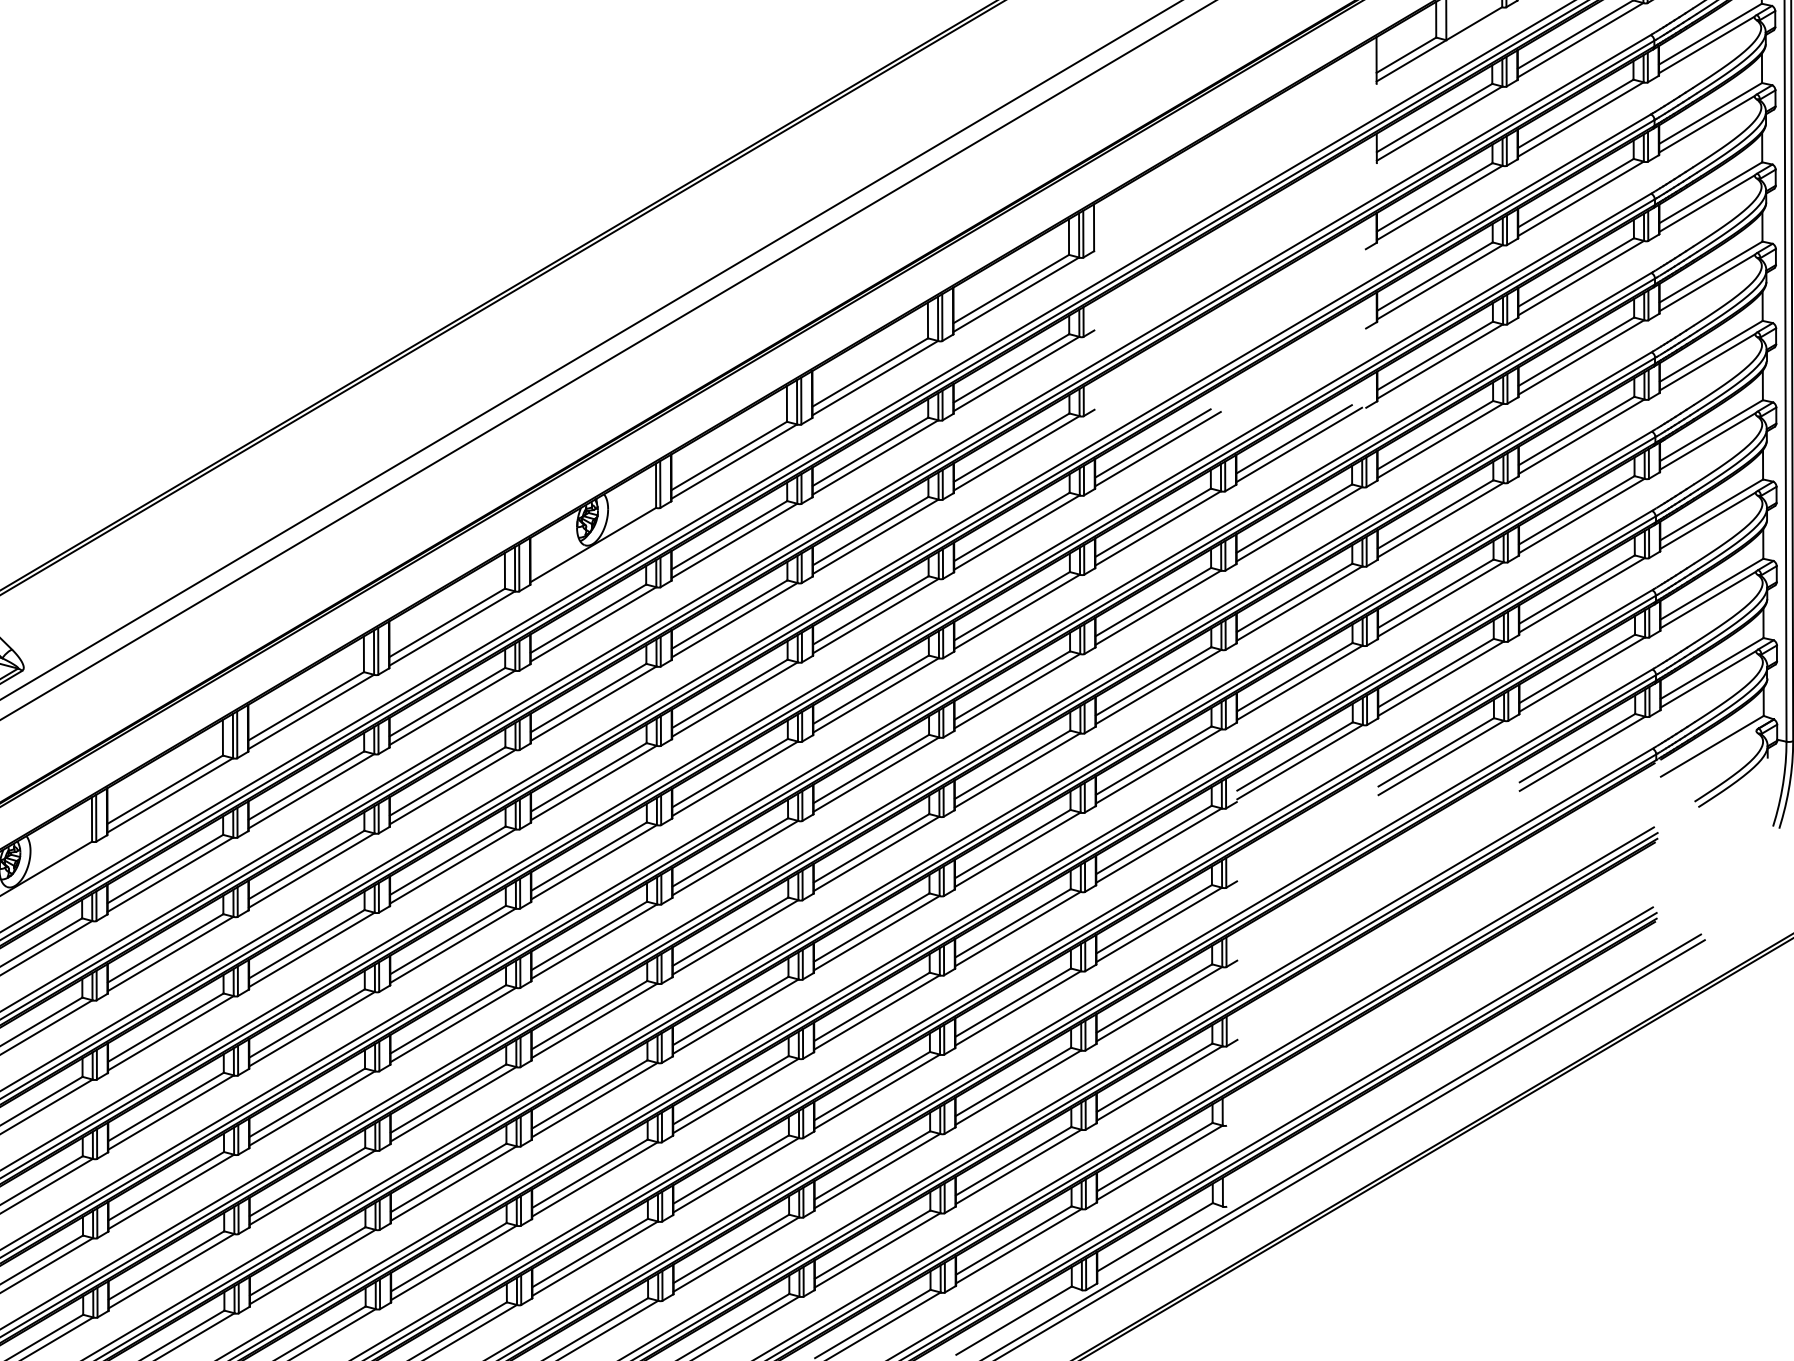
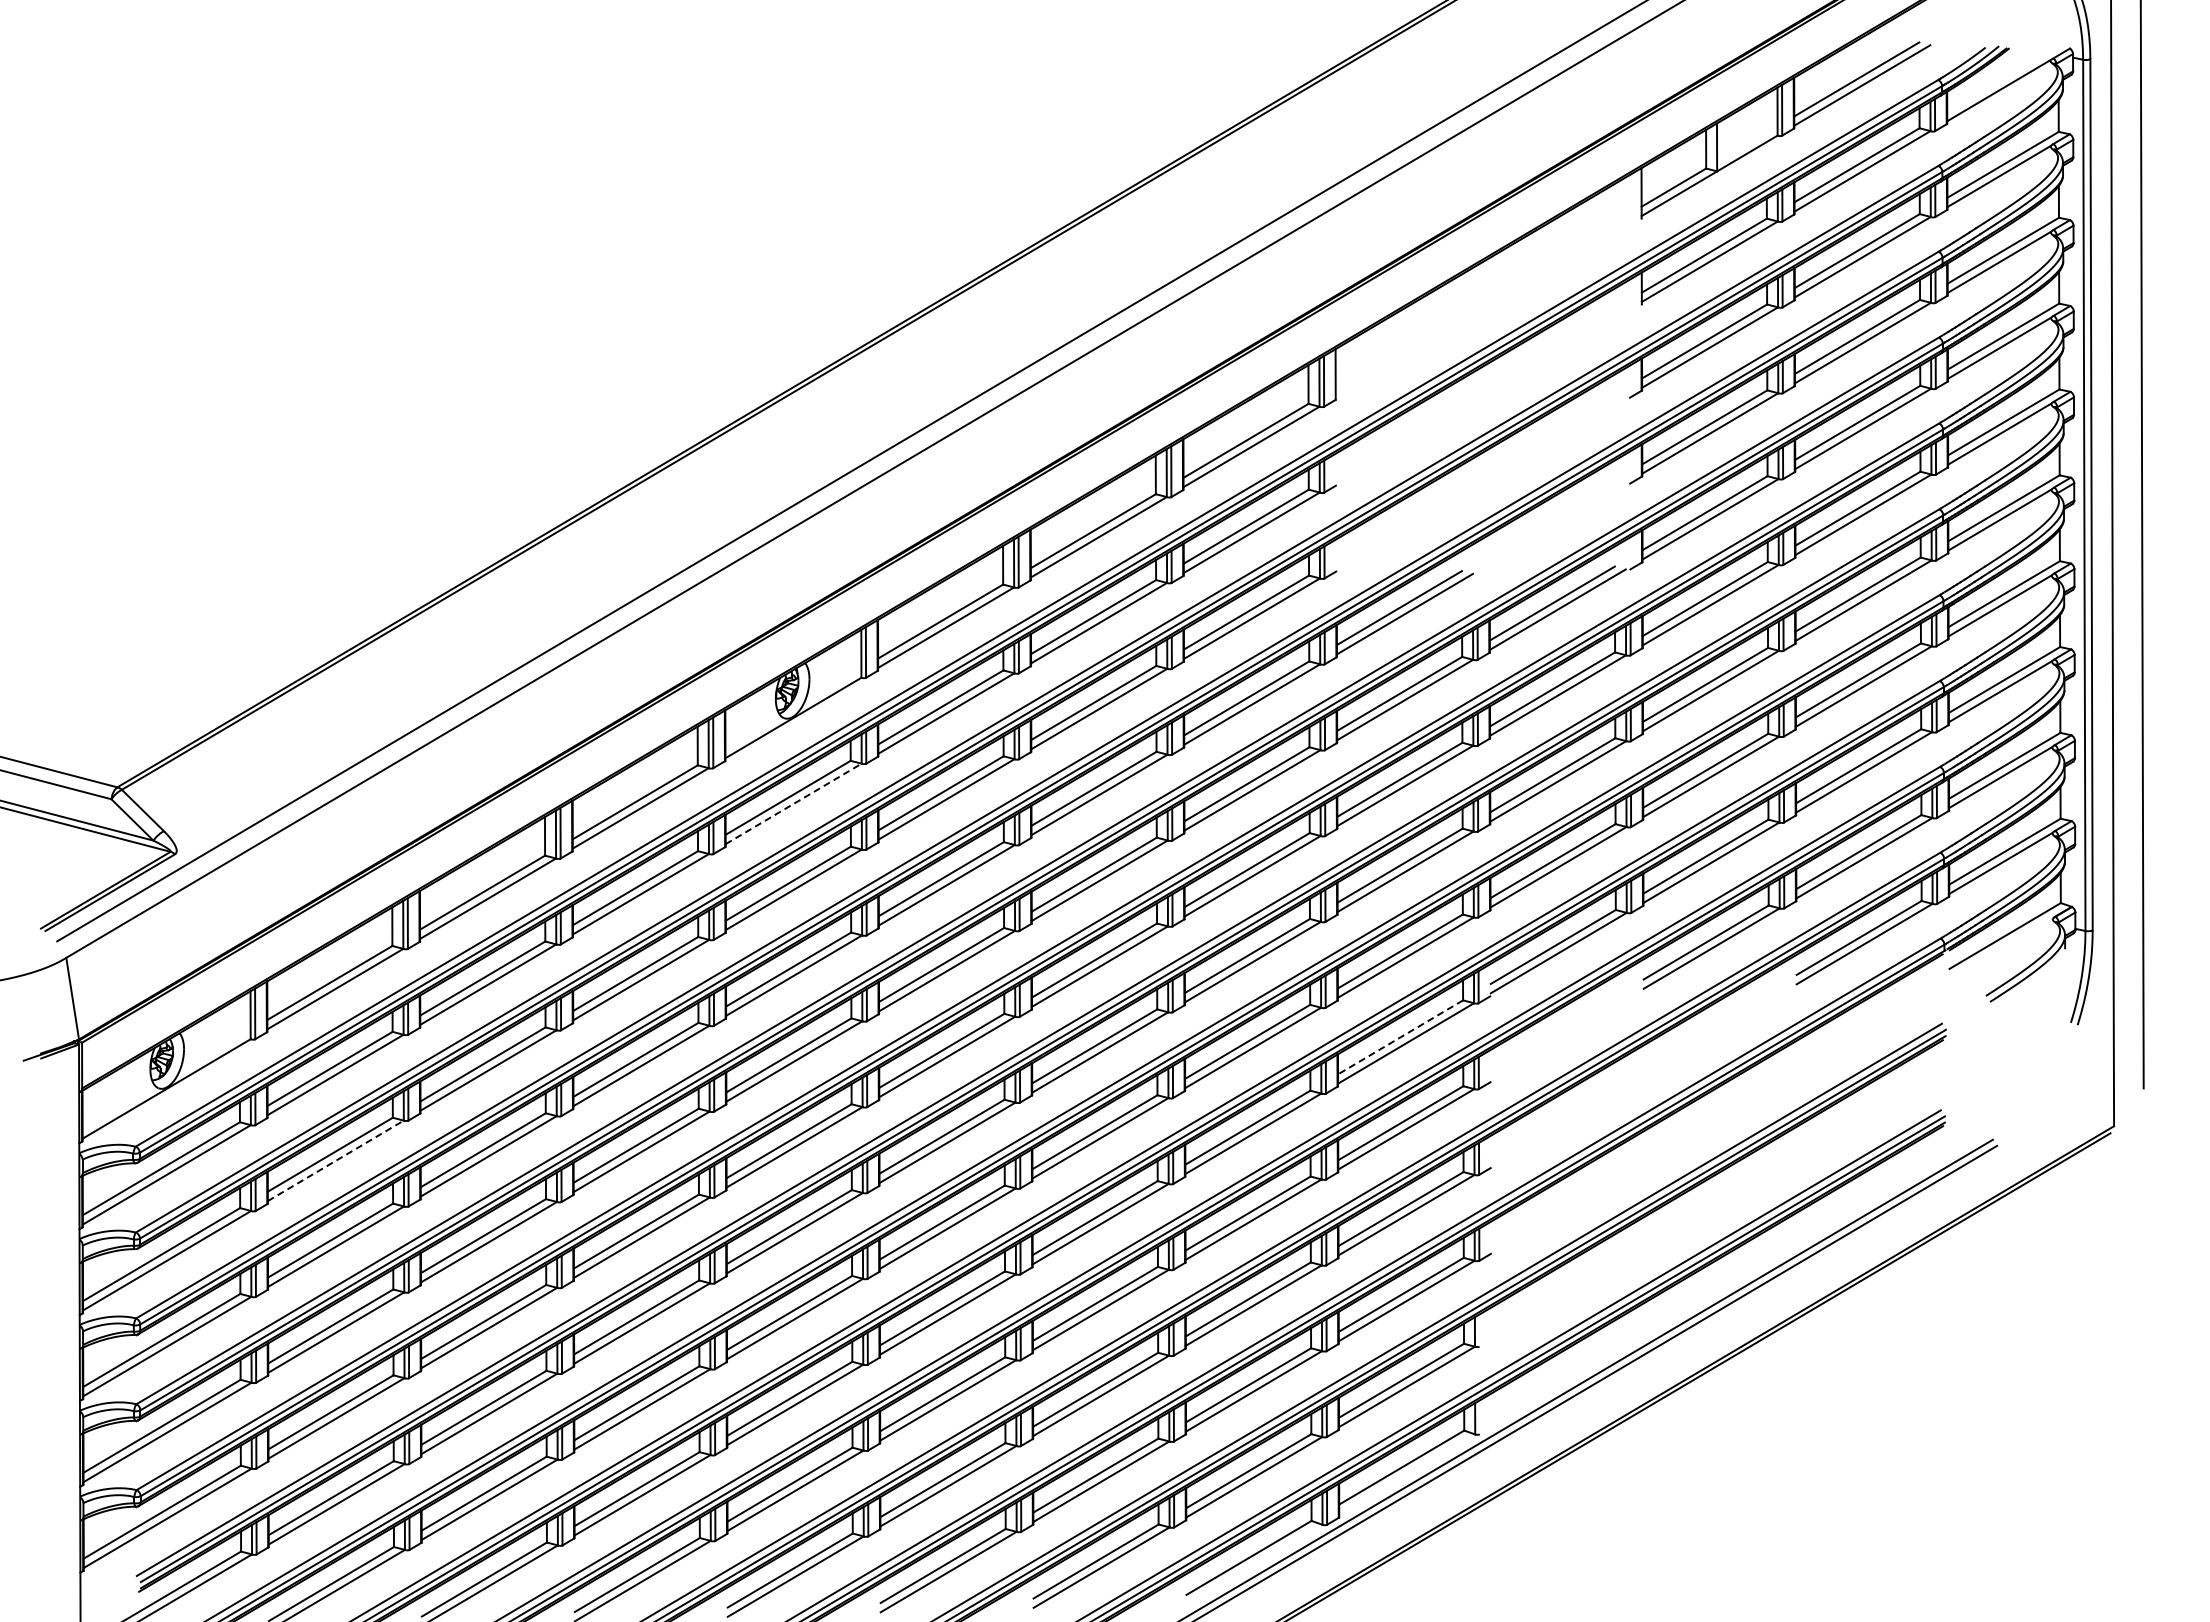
line: (593, 623) -> (793, 803), solid -> dashed
line: (1153, 840) -> (1400, 1037), solid -> dashed
line: (170, 953) -> (335, 1160), solid -> dashed

